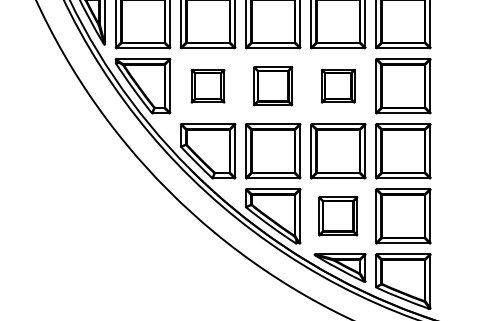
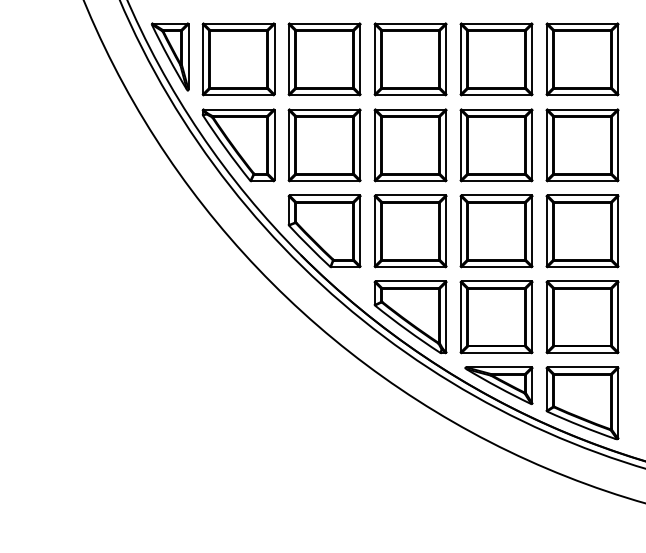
part: (208, 86) -> (324, 145), size x1.67
part: (273, 86) -> (410, 145), size x1.43
part: (338, 86) -> (496, 145), size x1.67
part: (338, 216) -> (496, 317), size x1.43

